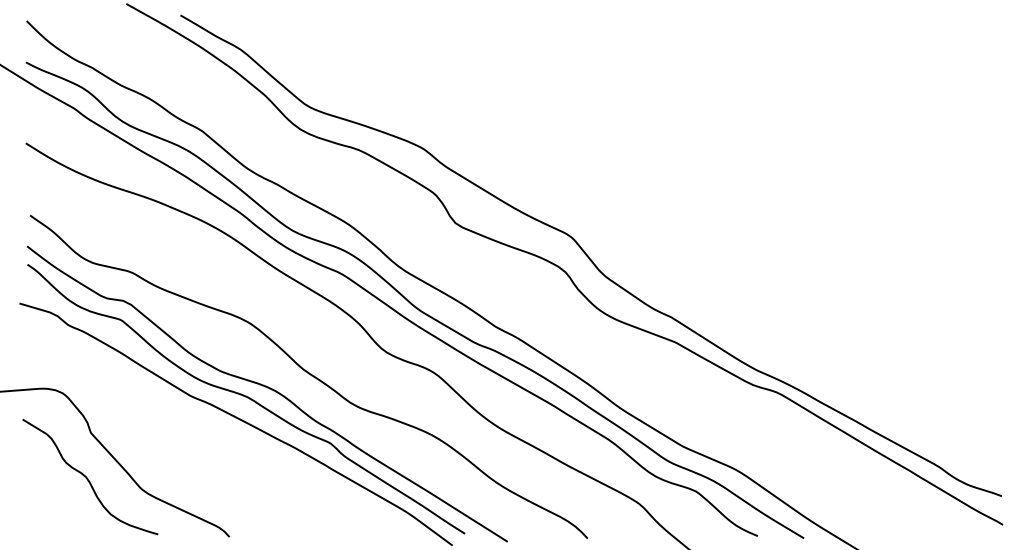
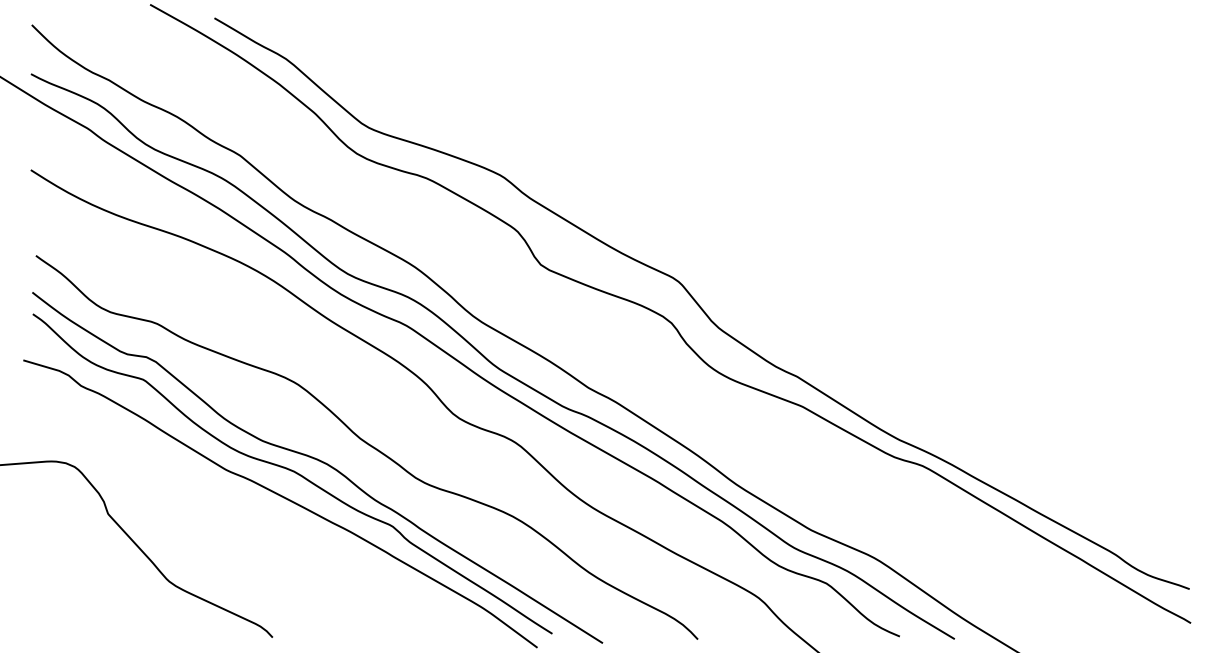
curve: (87, 477) -> (104, 567), removed

